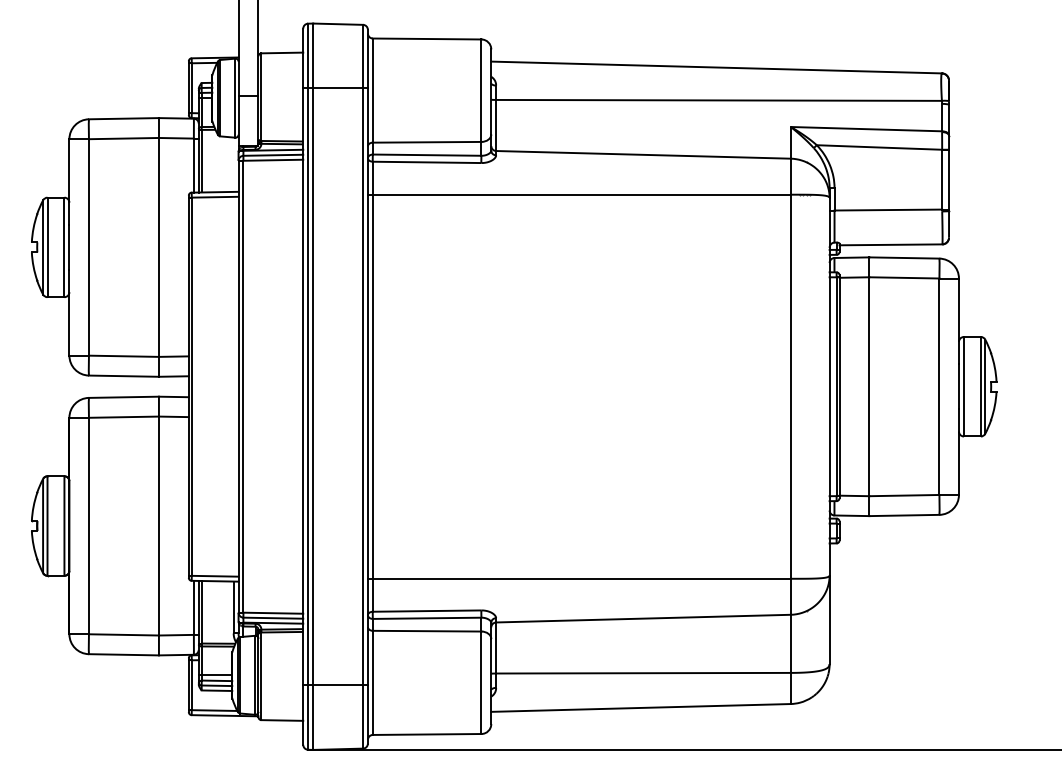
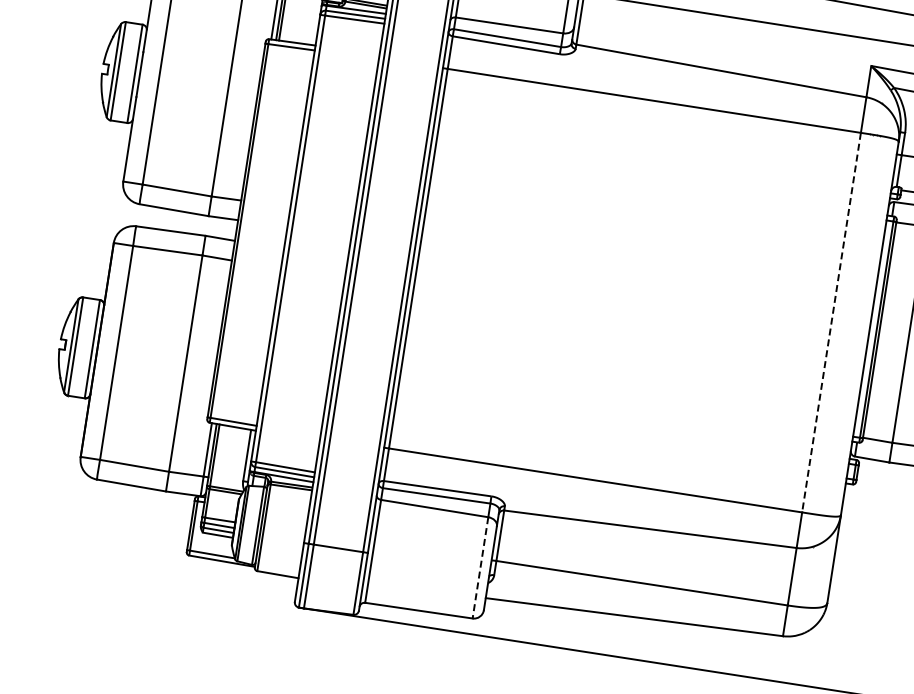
line: (790, 387) -> (831, 323), solid -> dashed
line: (481, 683) -> (480, 568), solid -> dashed

